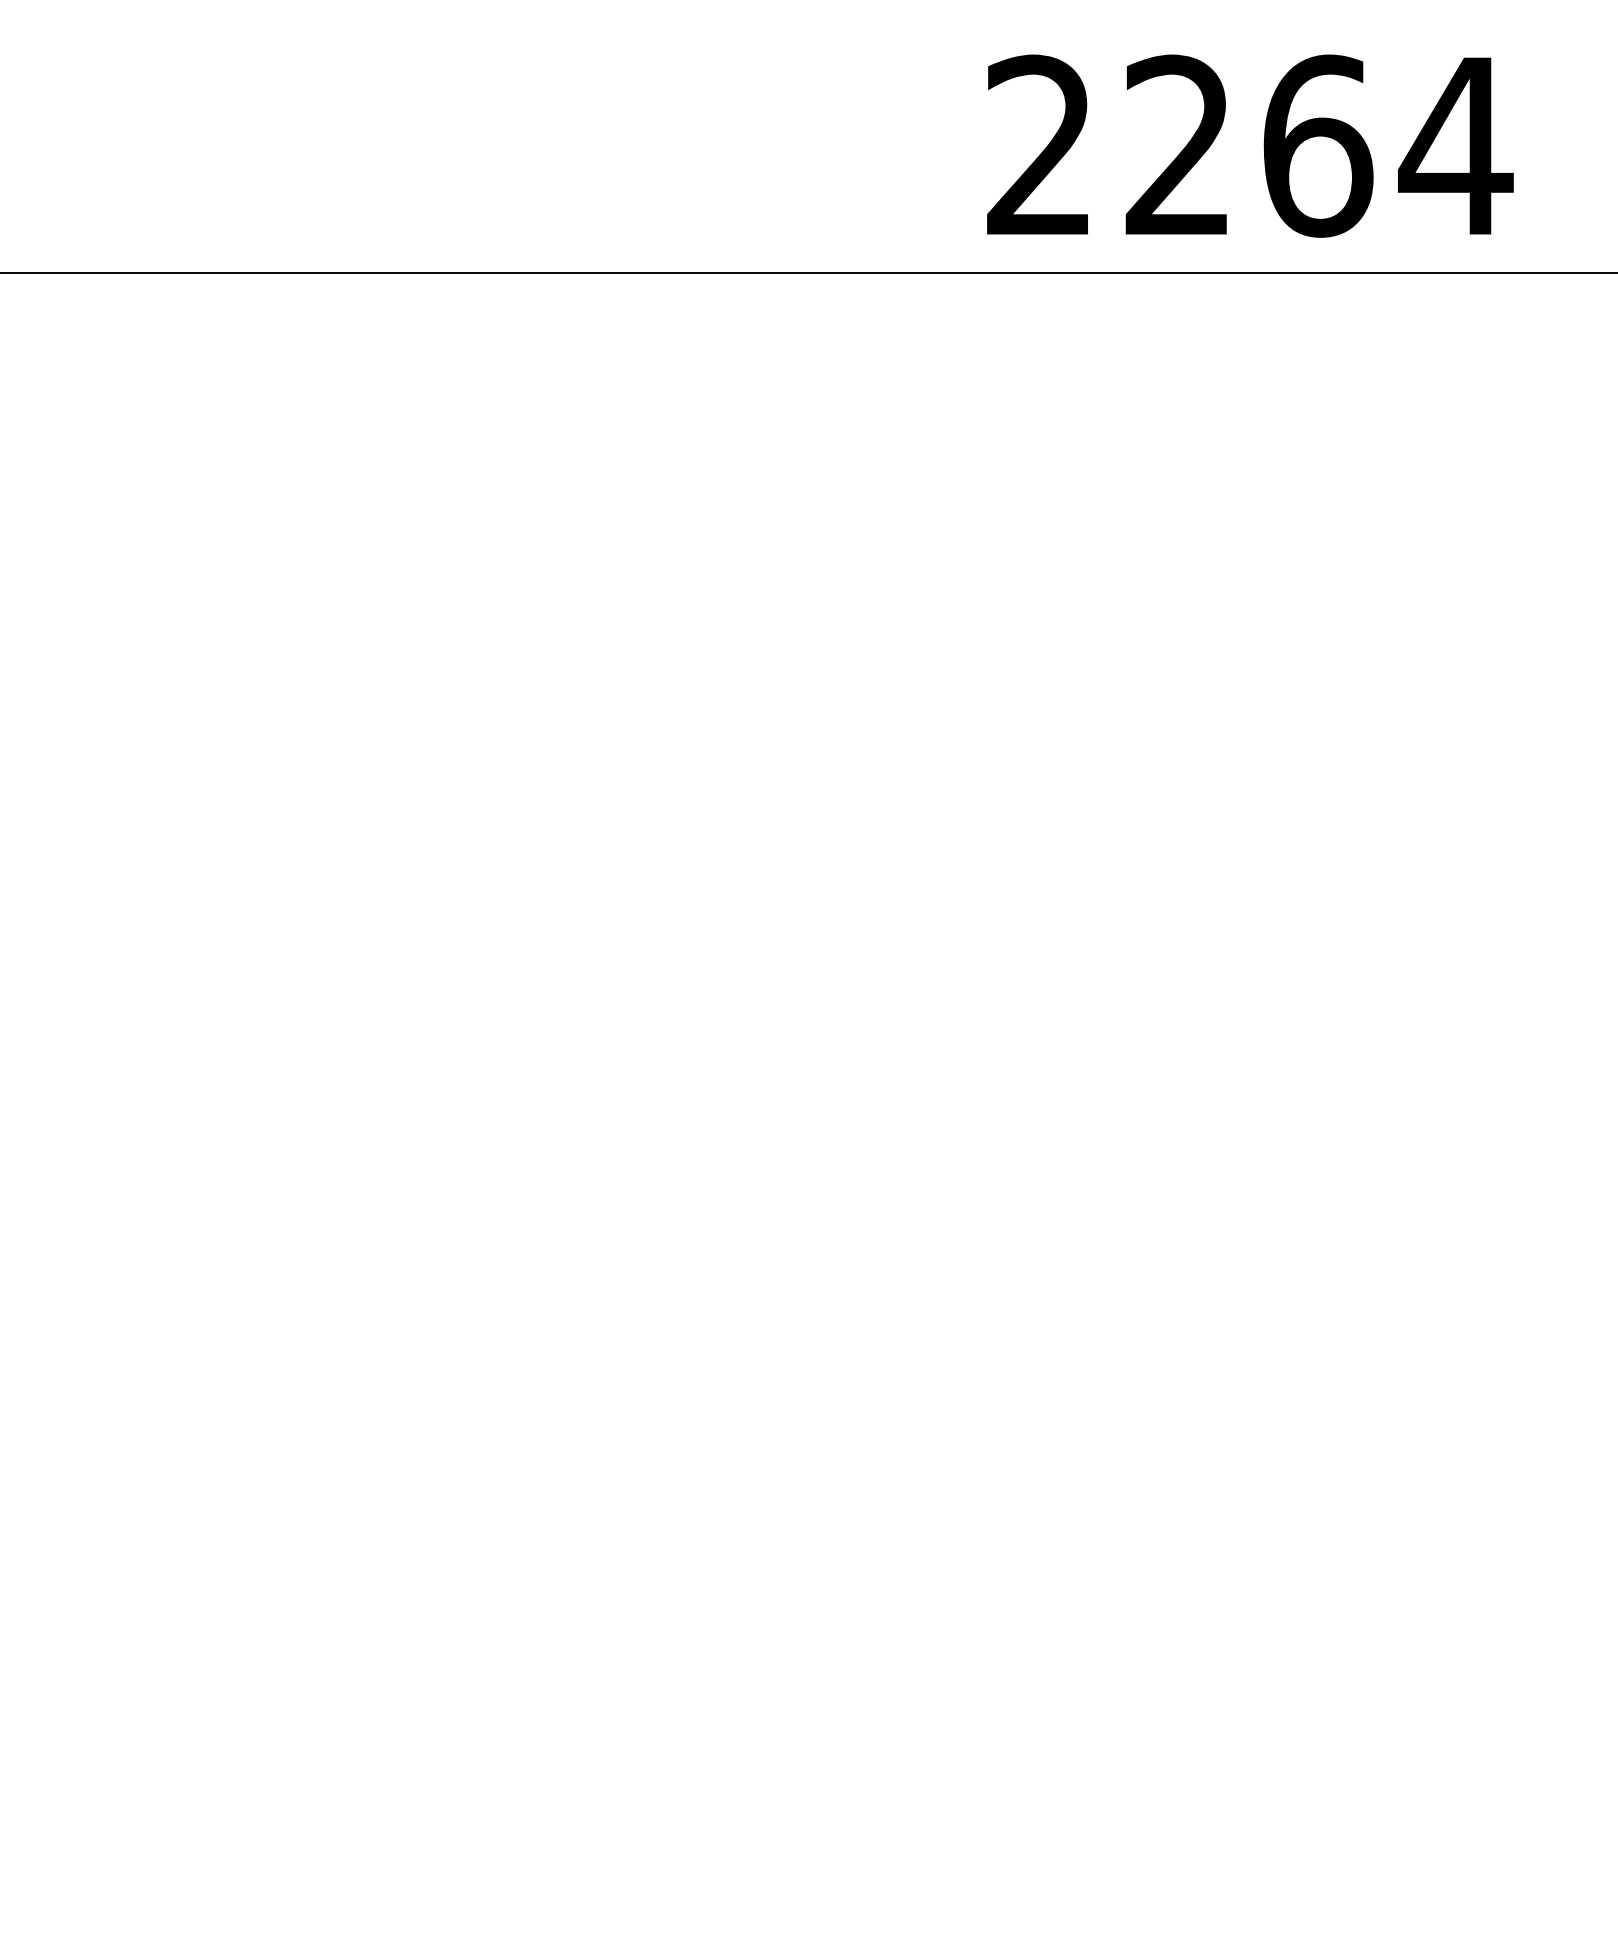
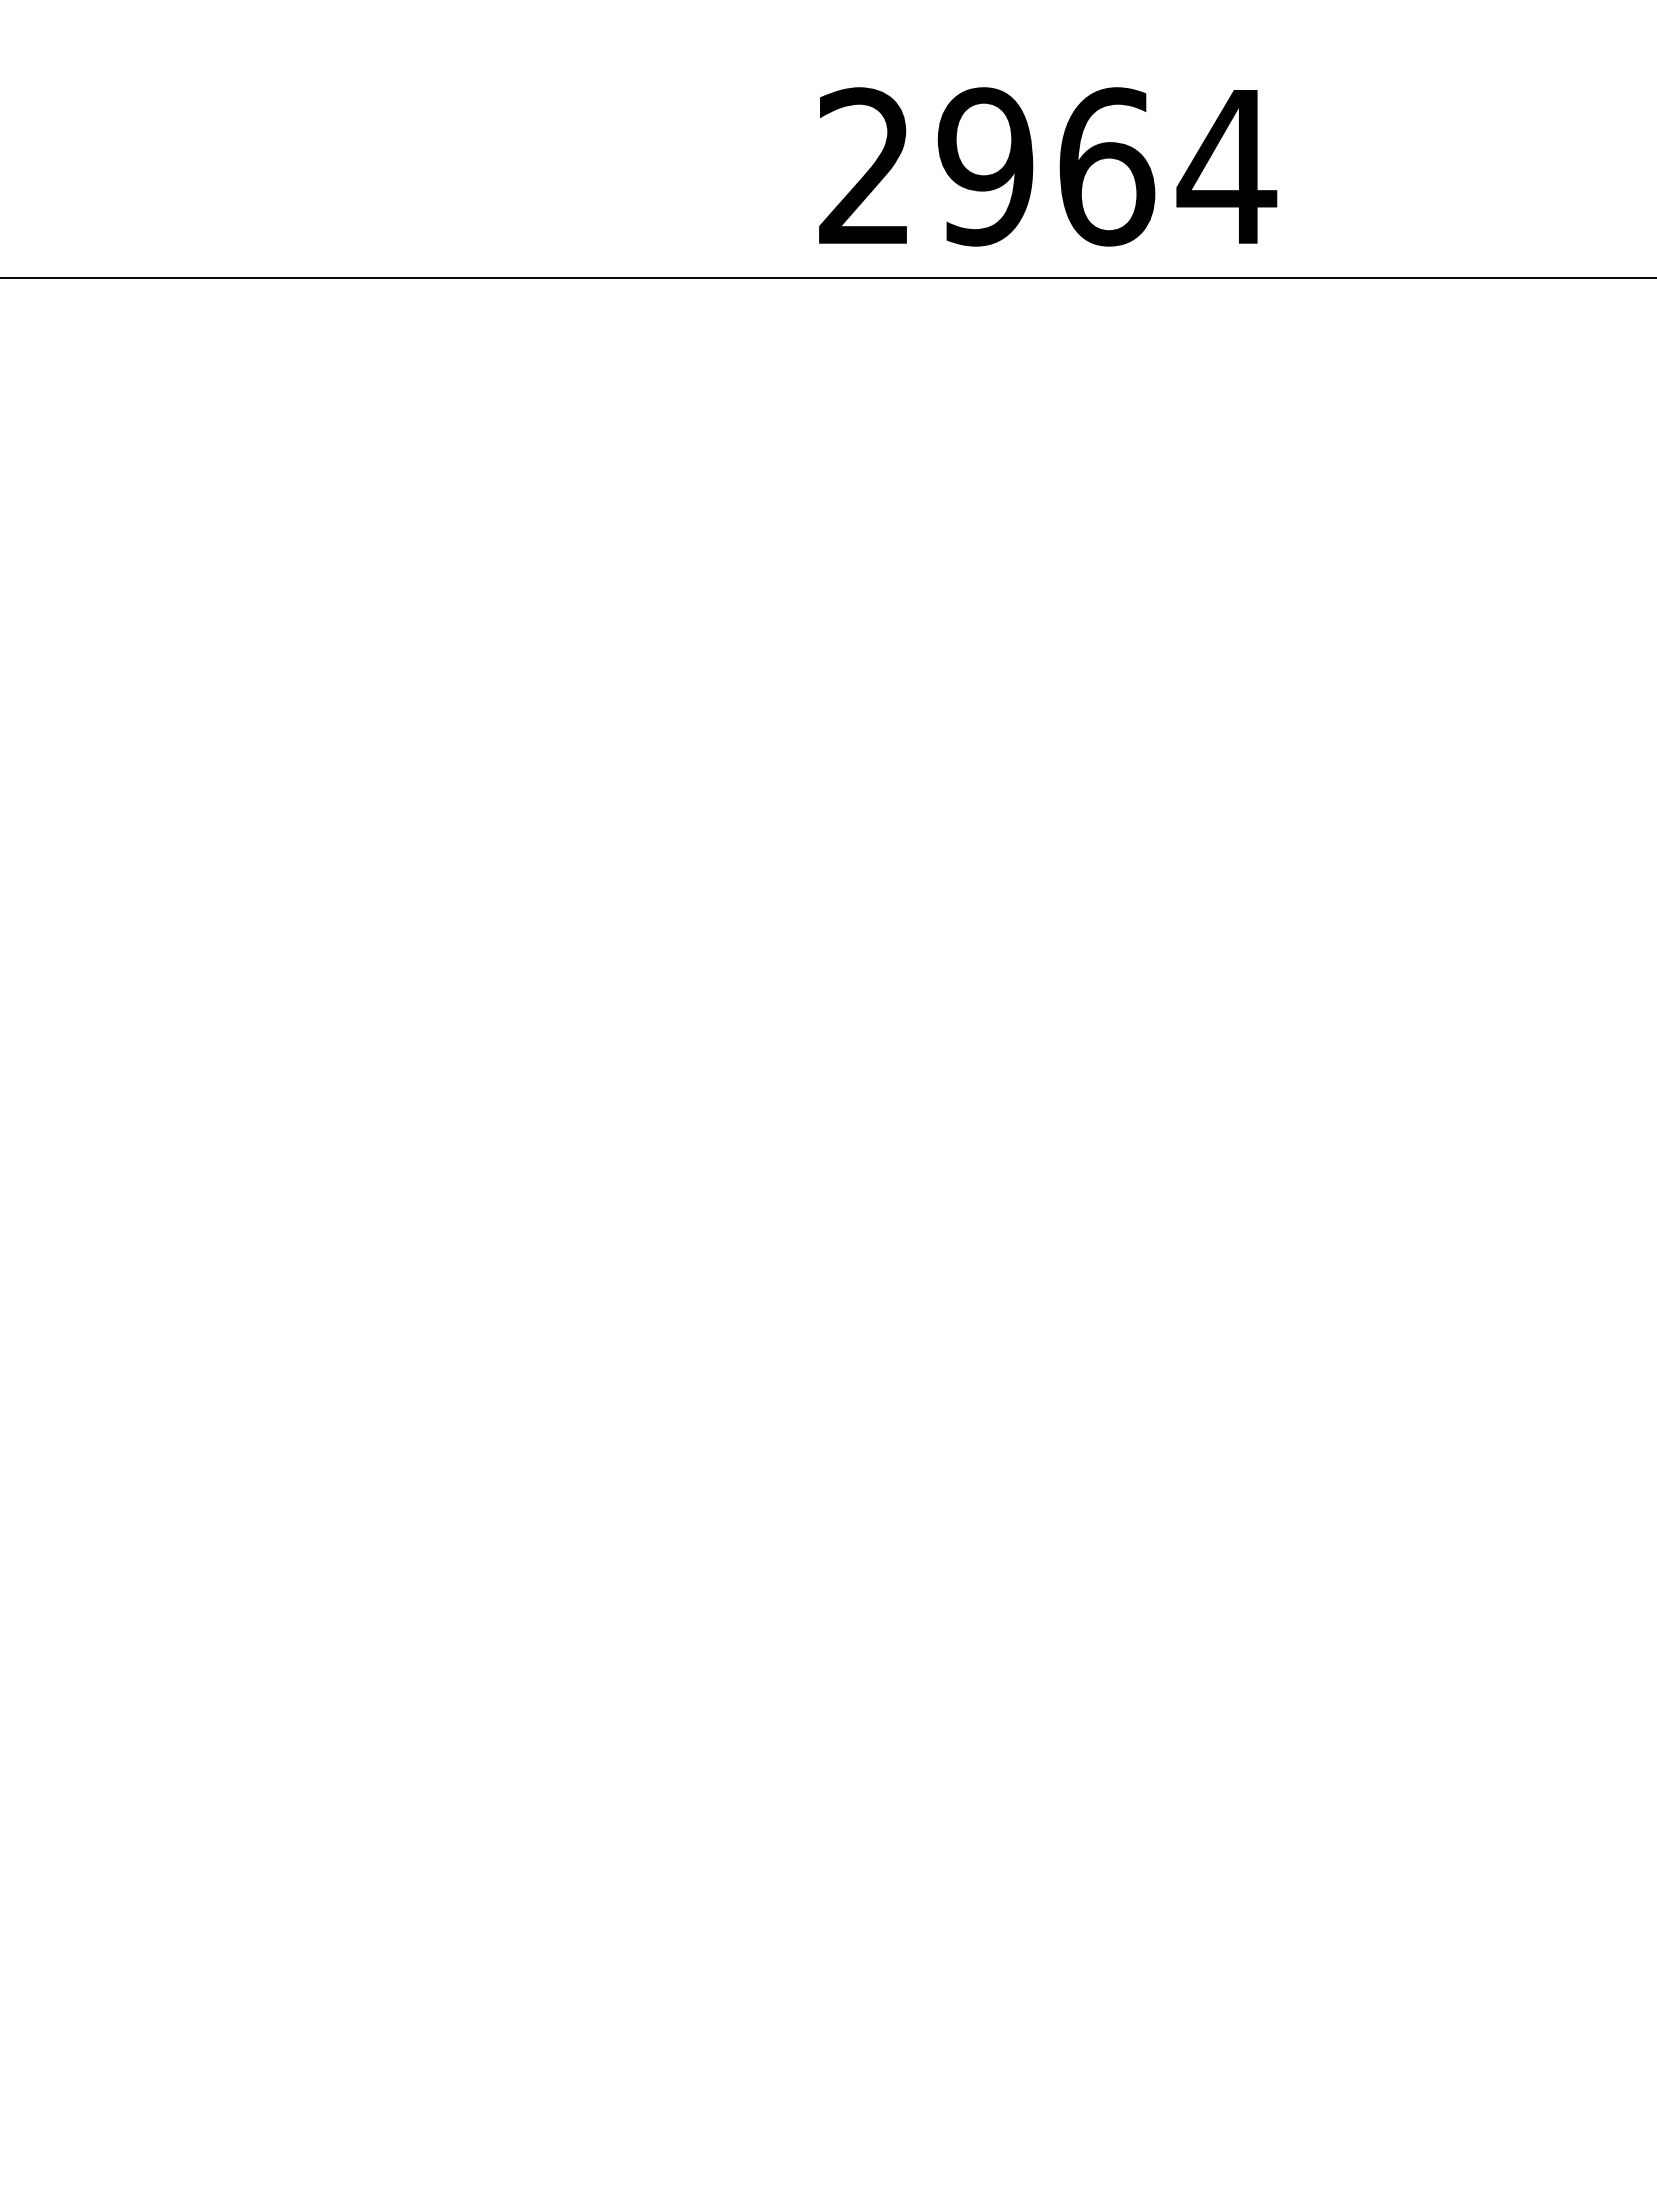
text: (1178, 145) -> (985, 166), 2264 -> 2964

